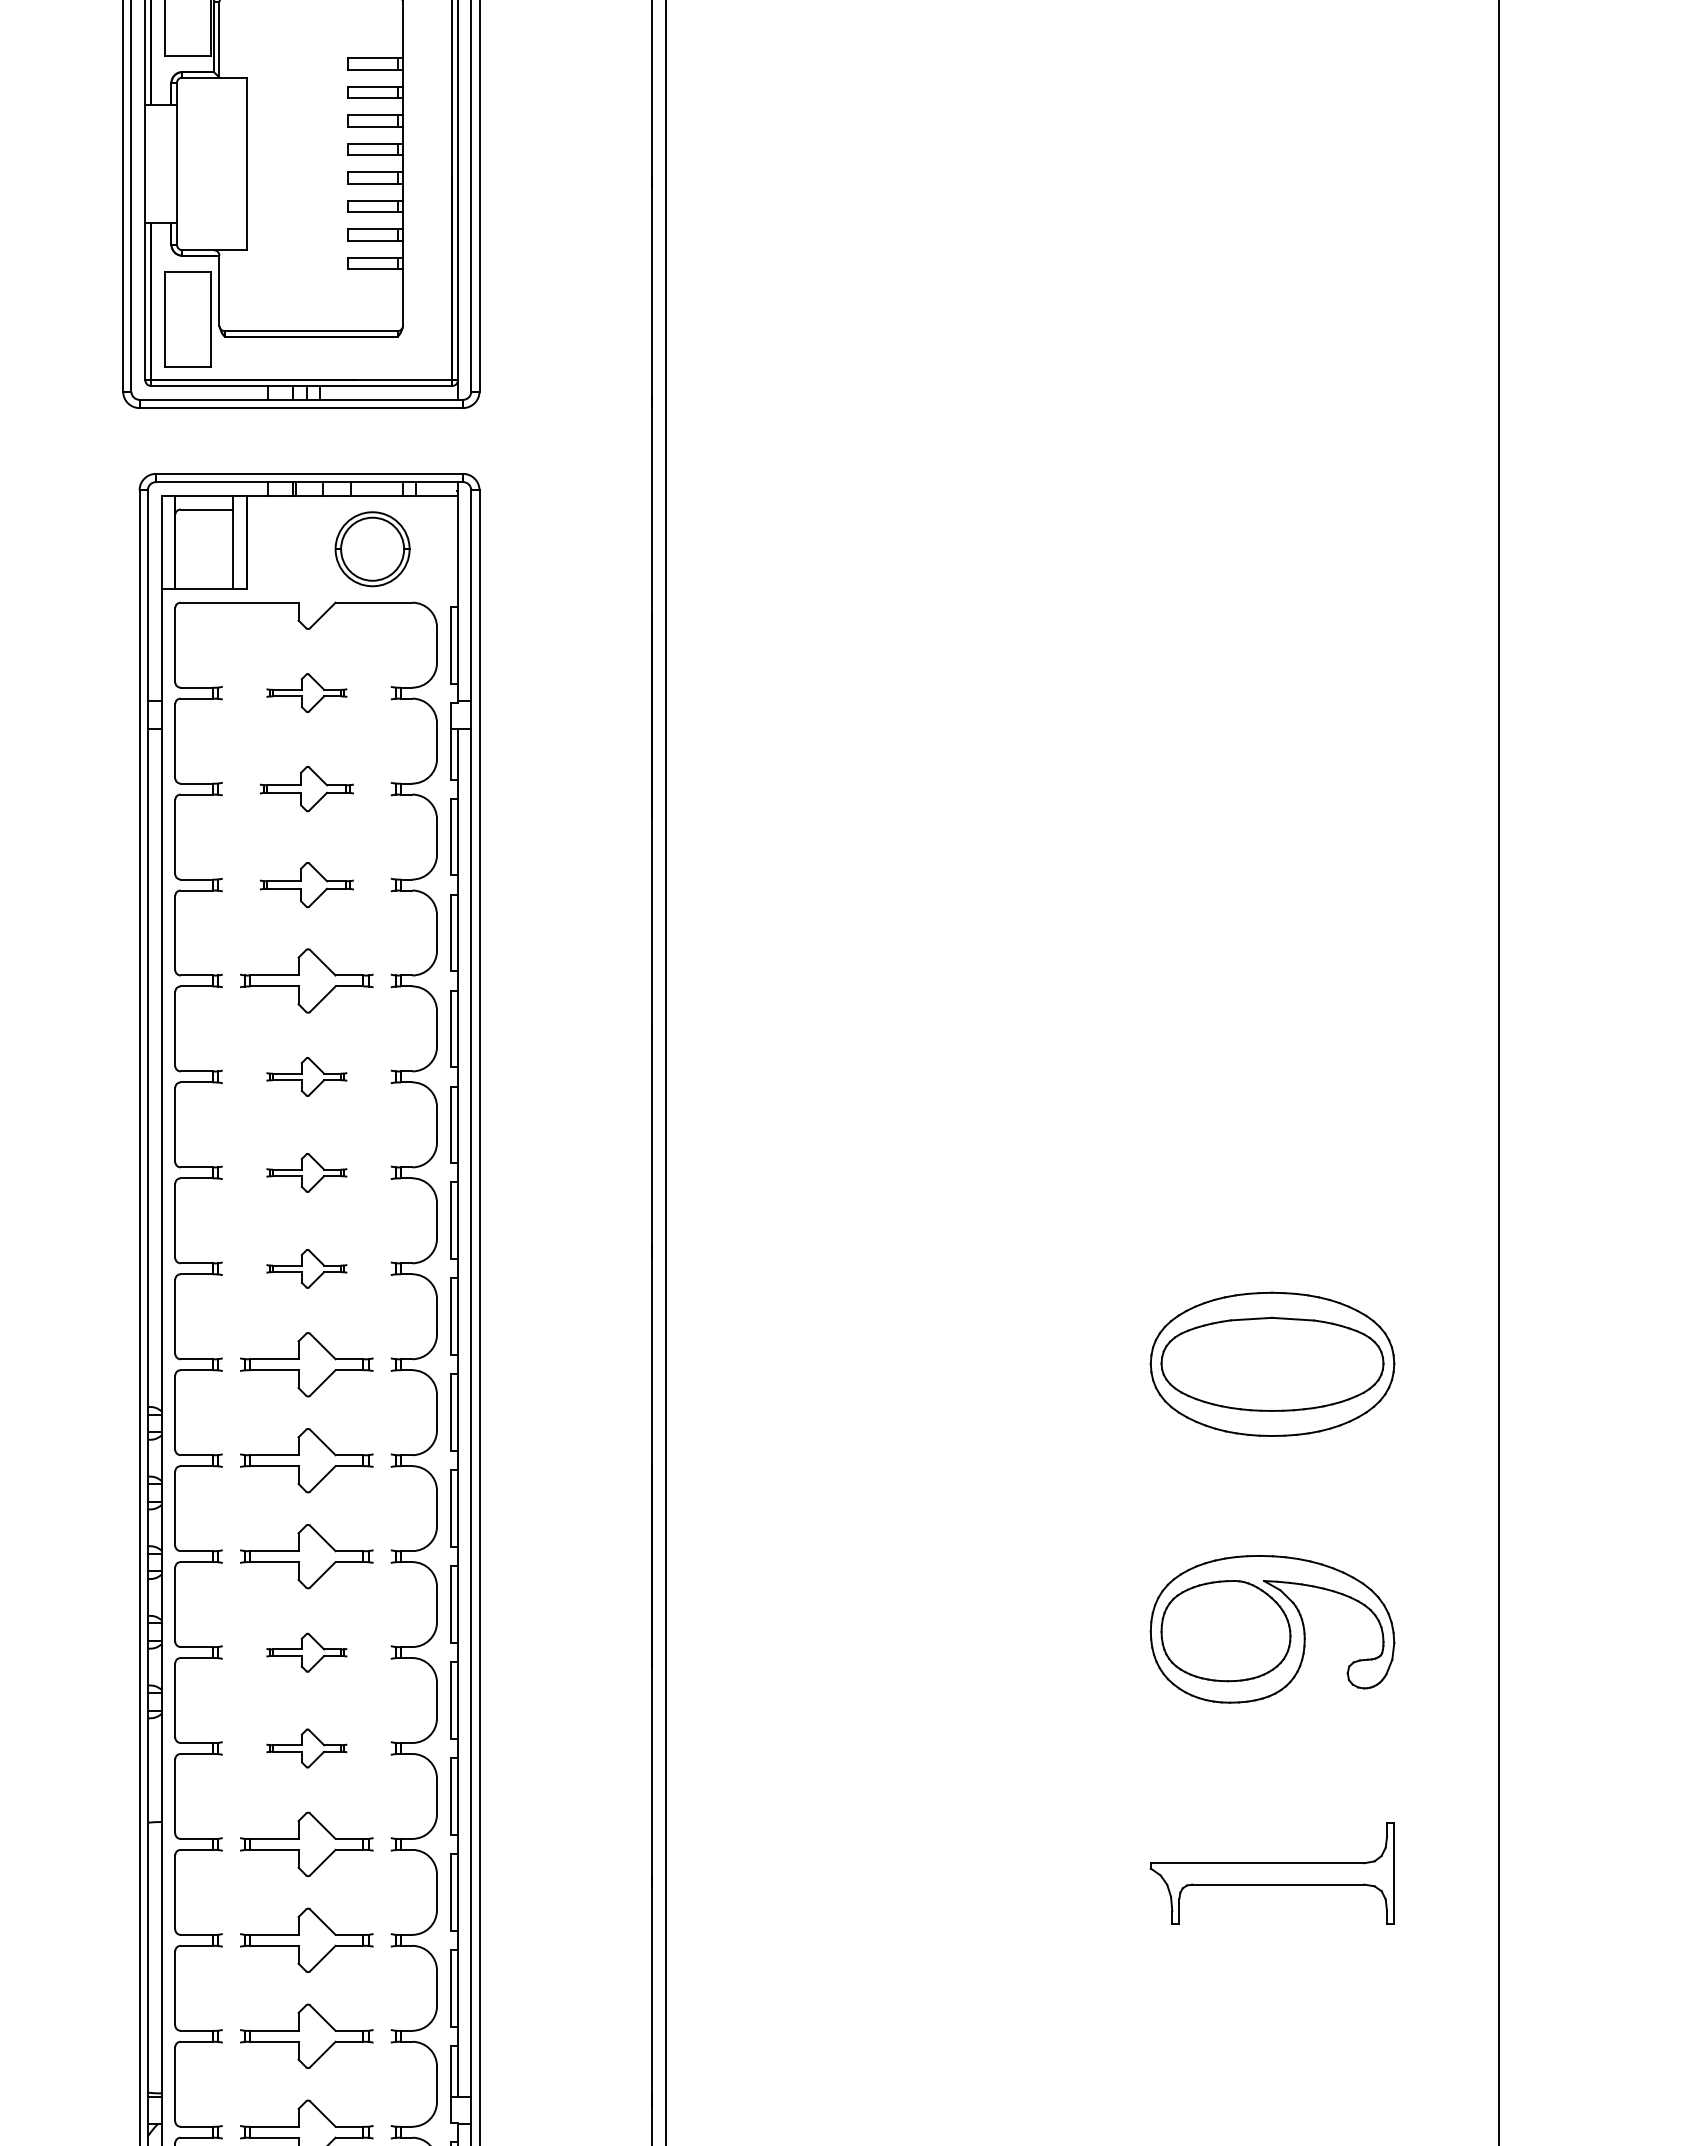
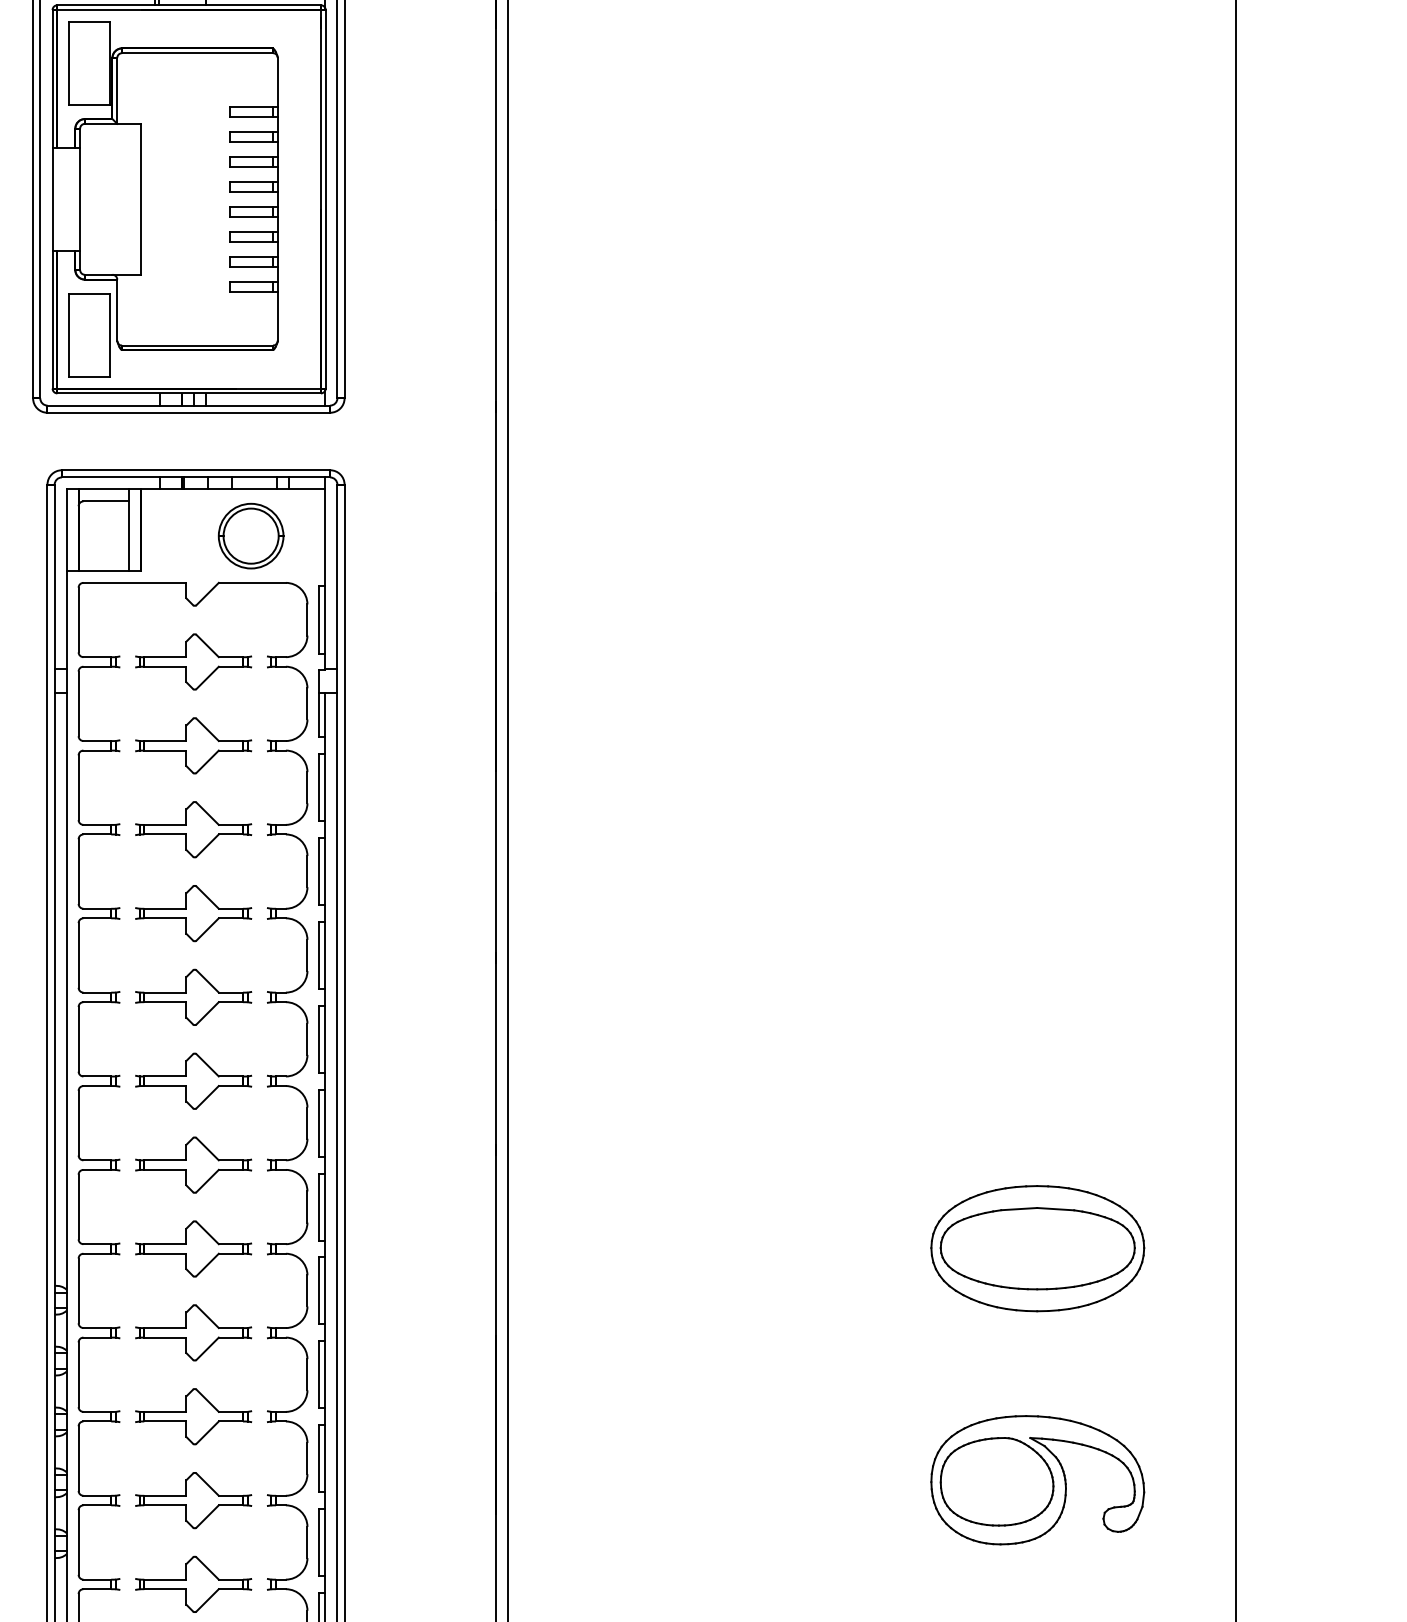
part: (306, 692) -> (193, 661), size x1.67
part: (306, 788) -> (193, 745), size x1.43
part: (306, 884) -> (193, 829), size x1.43
part: (306, 1076) -> (193, 997), size x1.67
part: (306, 1172) -> (193, 1080), size x1.67
part: (306, 1268) -> (193, 1164), size x1.67
part: (306, 1652) -> (193, 1500), size x1.67
part: (306, 1748) -> (193, 1584), size x1.67

